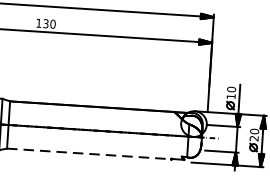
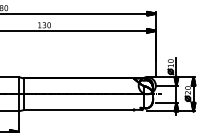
line: (88, 154) -> (78, 110), dashed -> solid

